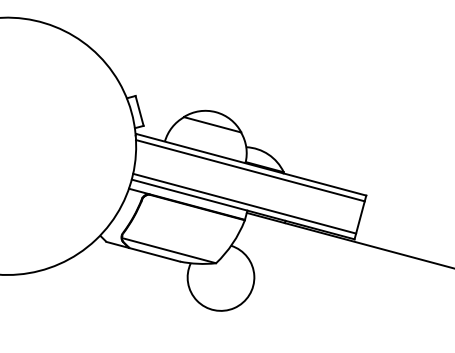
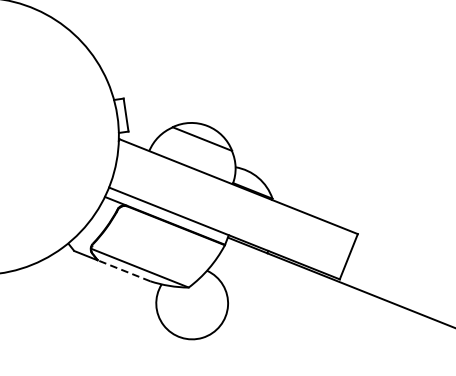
line: (250, 170) -> (237, 192), removed
line: (244, 203) -> (226, 227), removed
line: (154, 254) -> (123, 270), solid -> dashed

